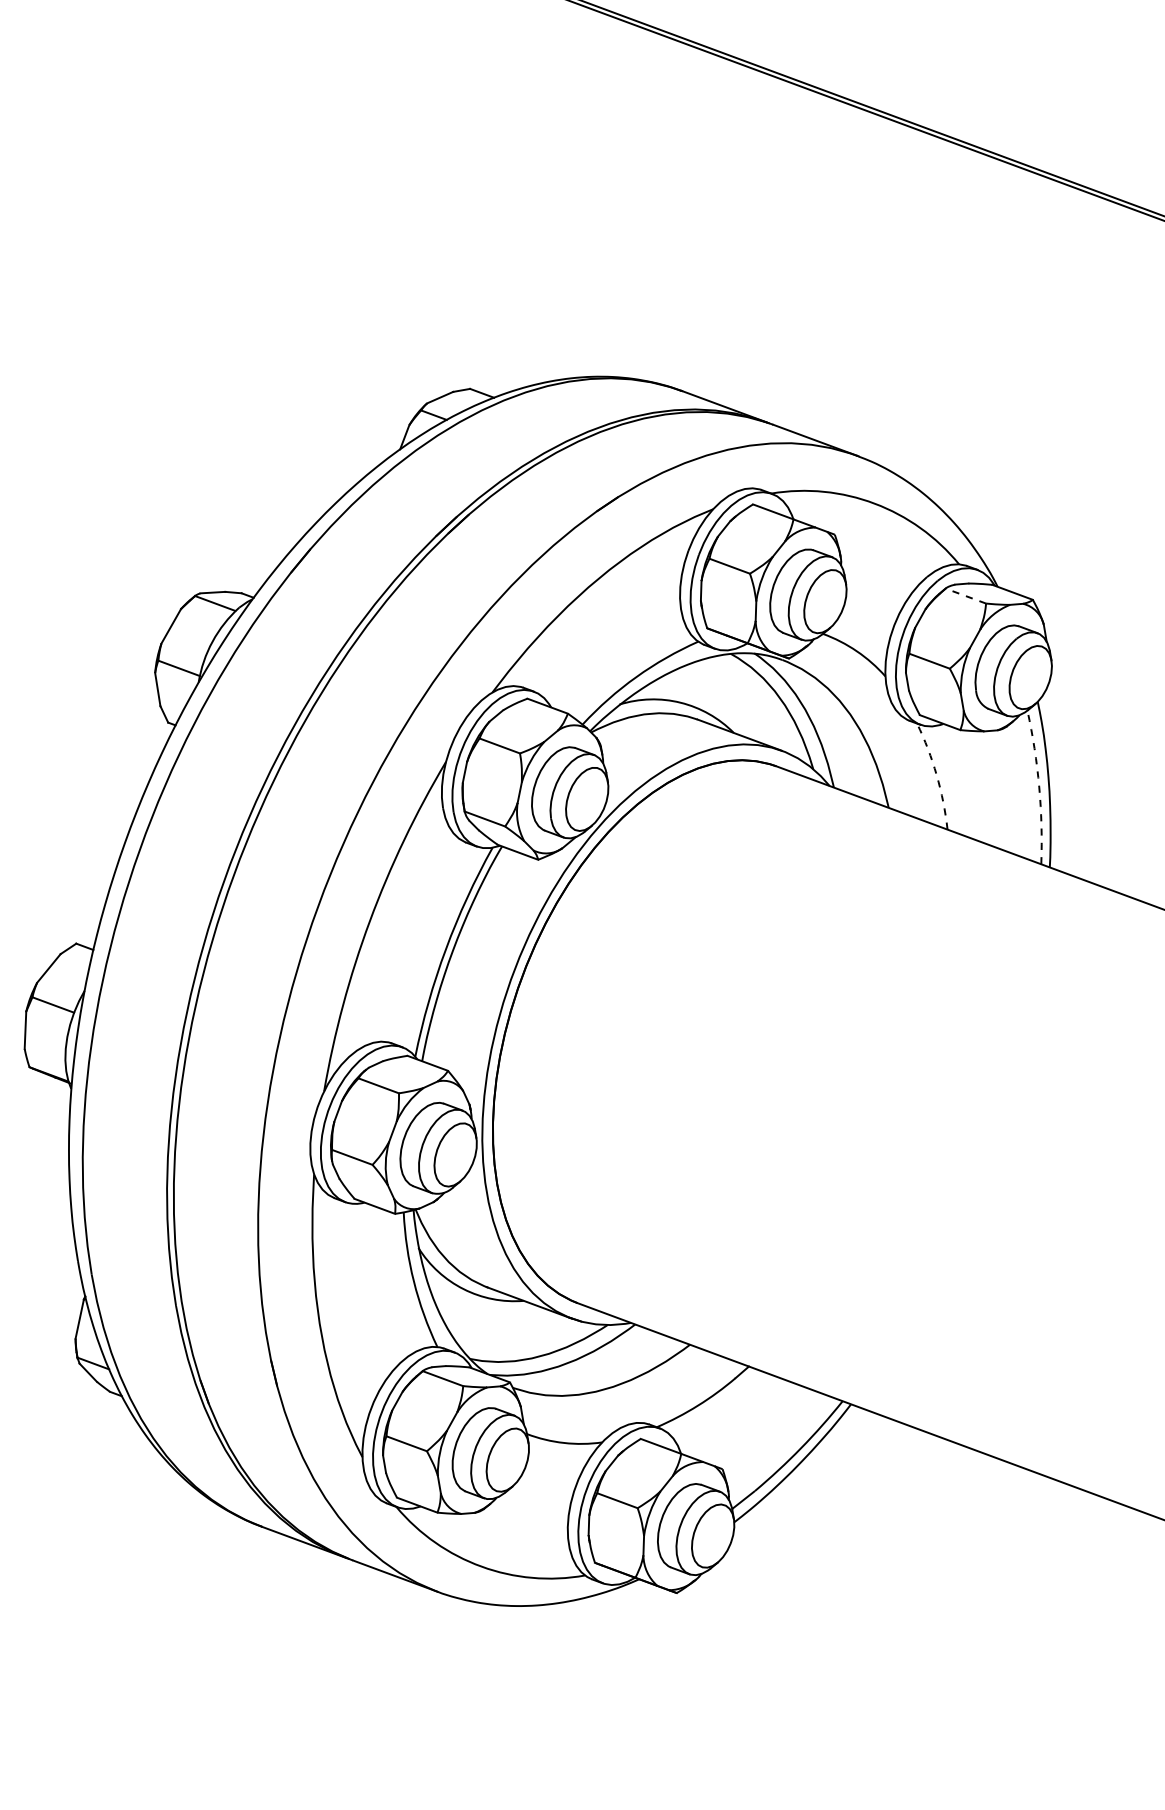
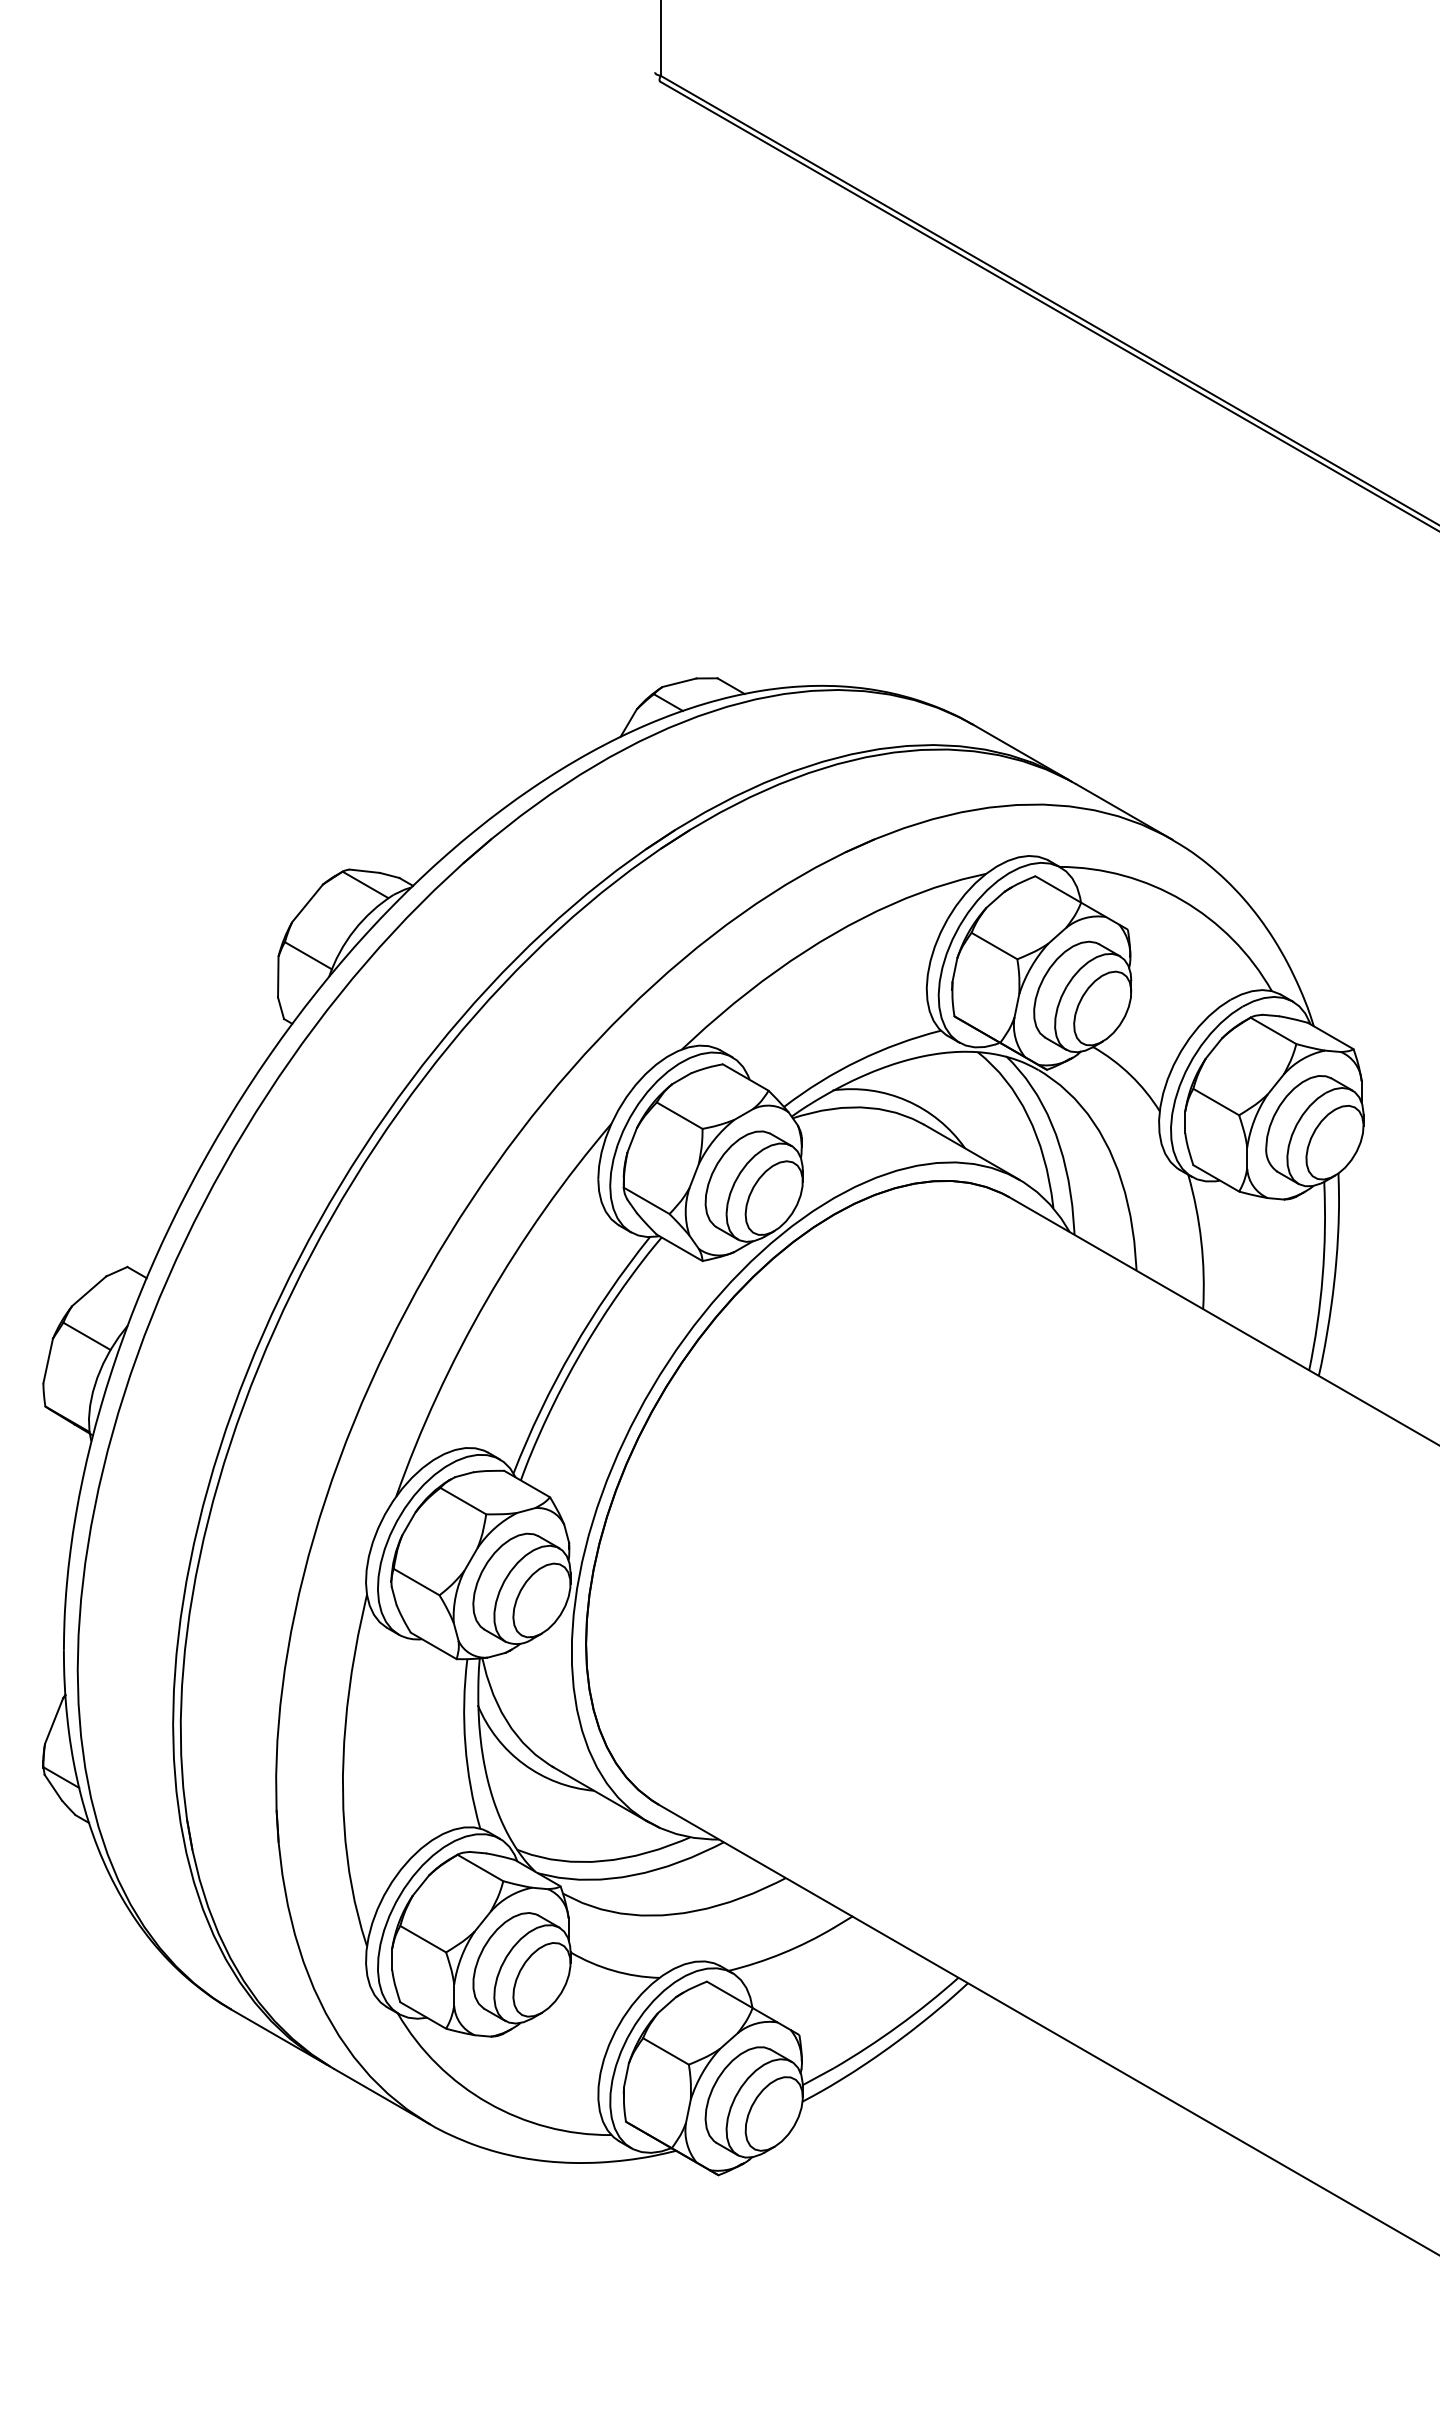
line: (965, 595) -> (1273, 1030), dashed -> solid
arc: (936, 775) -> (1201, 1241), dashed -> solid
arc: (1039, 786) -> (1322, 1276), dashed -> solid

